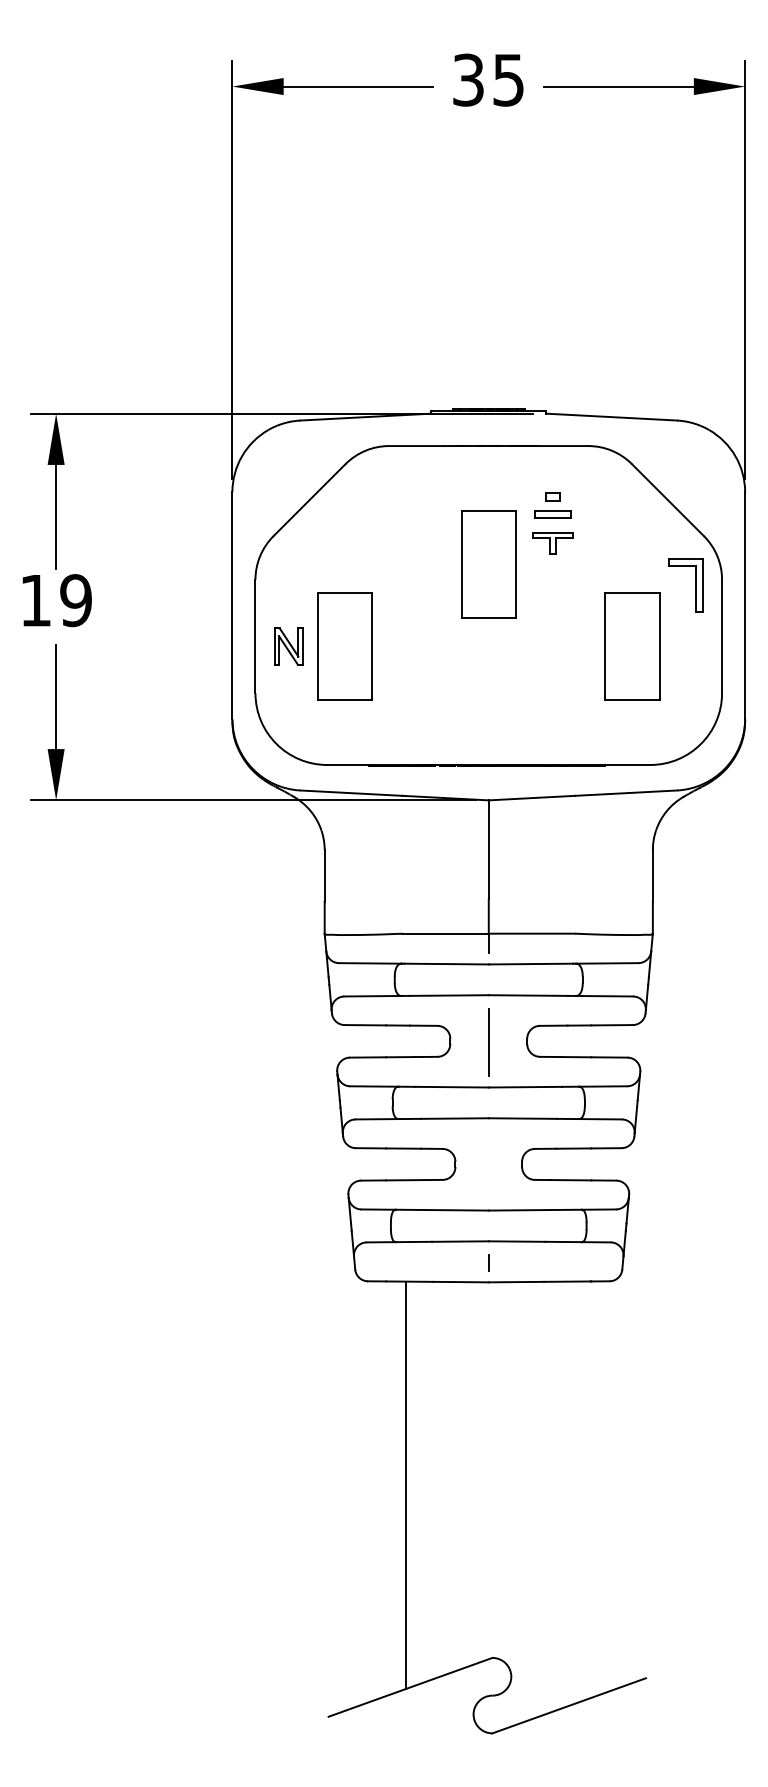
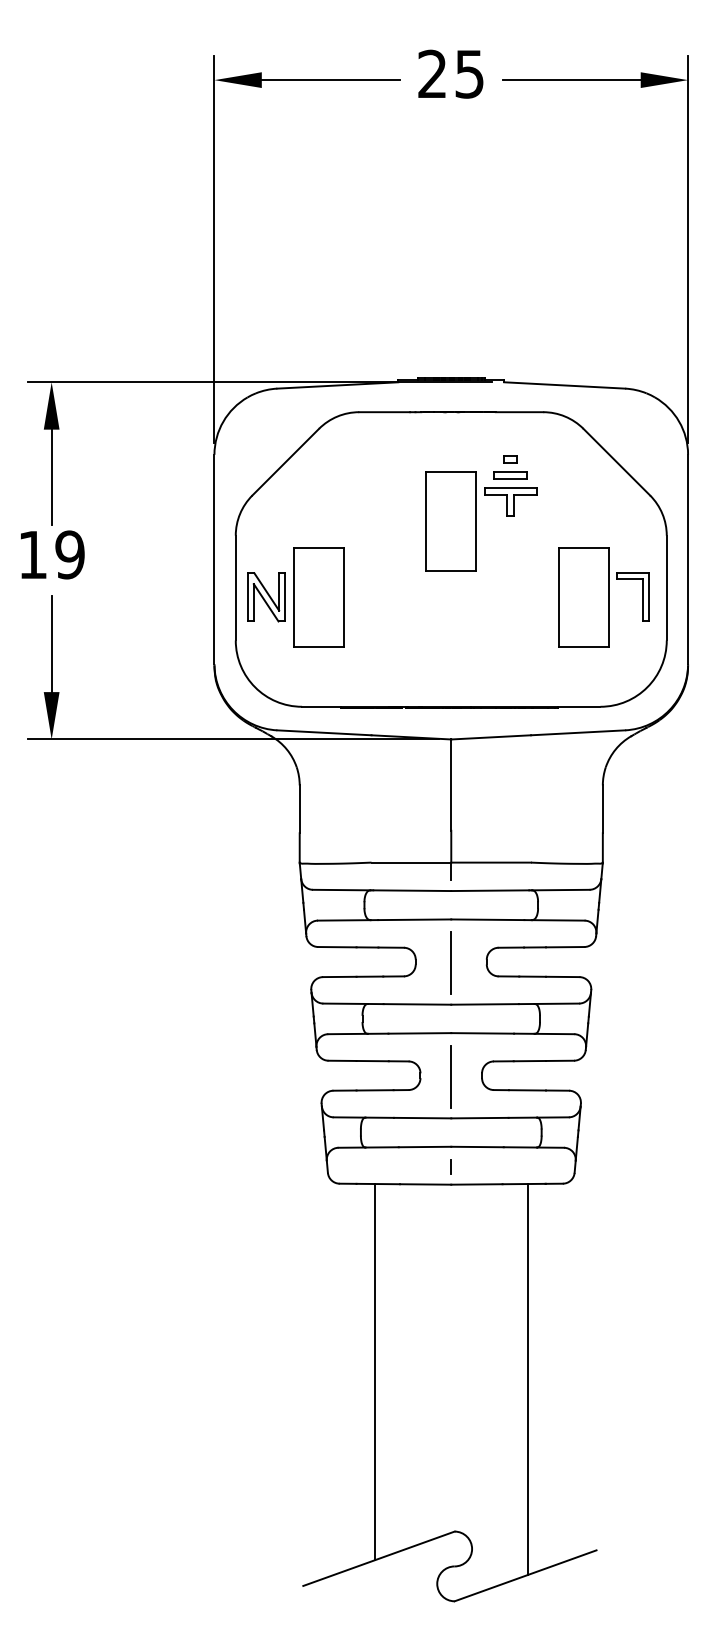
text: (468, 79) -> (432, 73), 35 -> 25
part: (552, 543) -> (510, 502), size x1.43
part: (695, 585) -> (642, 597), moved
part: (288, 646) -> (266, 597), size x1.43
line: (488, 1165) -> (451, 1076), added
line: (571, 1493) -> (527, 1379), added

